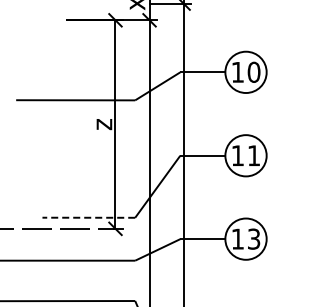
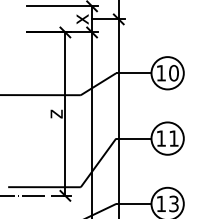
line: (88, 217) -> (44, 187), dashed -> solid

